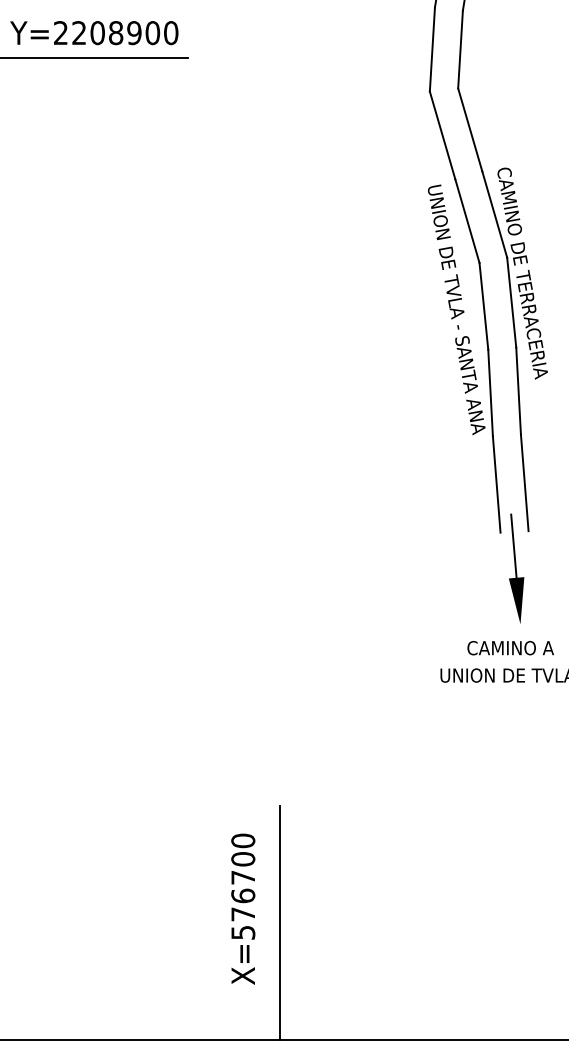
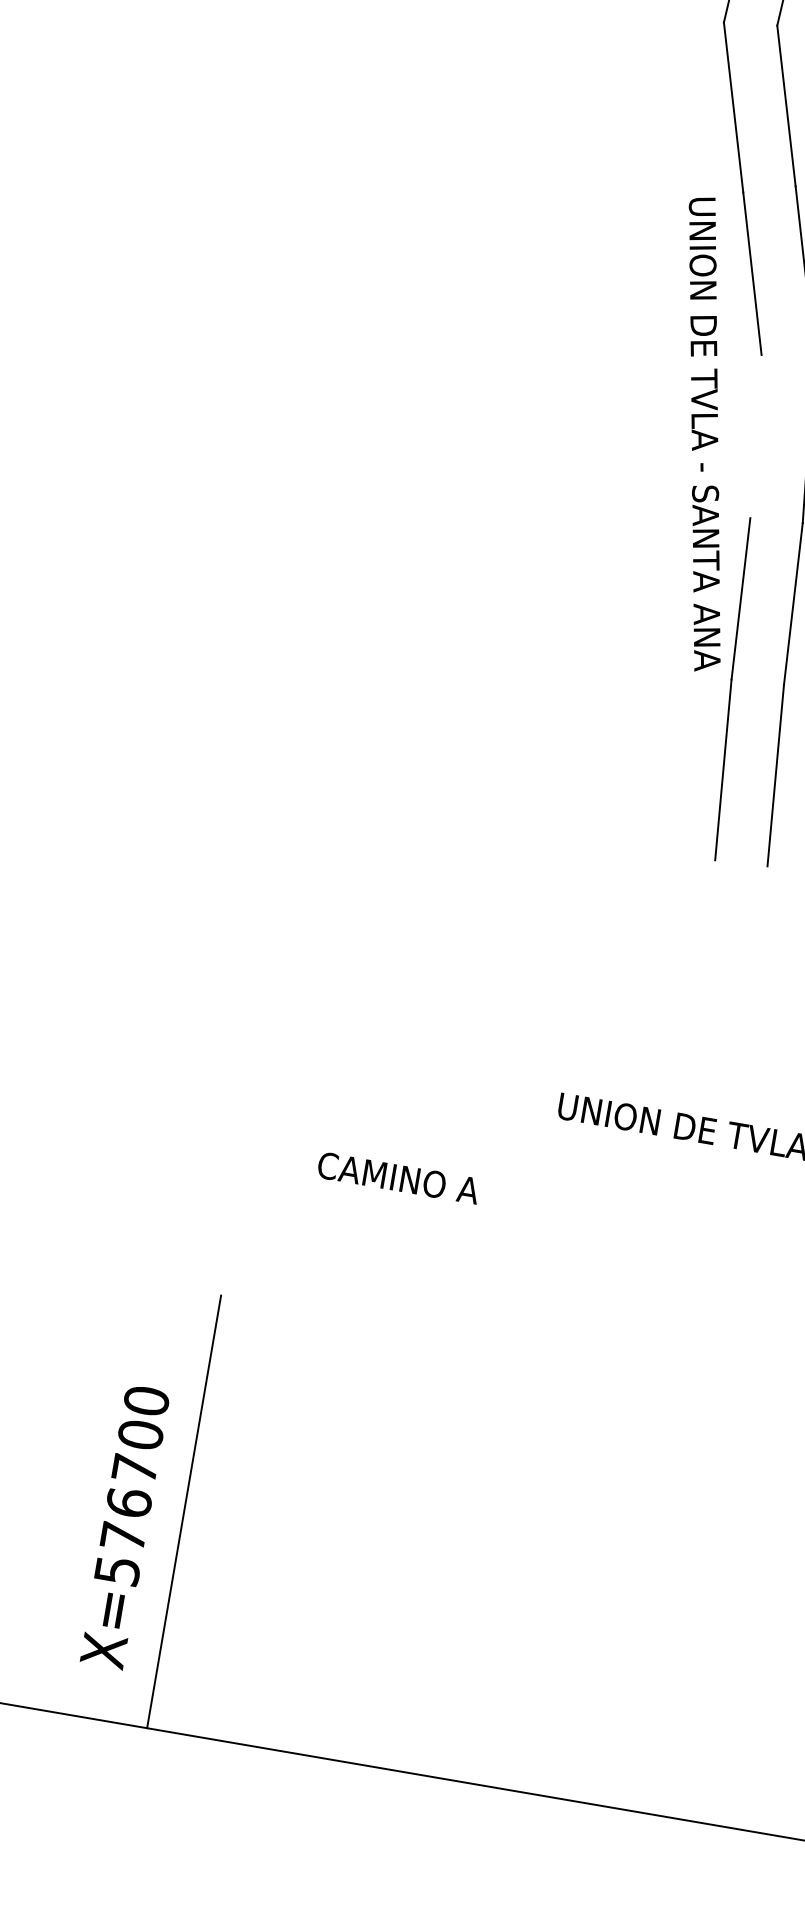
line: (483, 305) -> (755, 434), removed
part: (516, 568) -> (733, 931), removed
text: (510, 648) -> (398, 1178), moved
text: (243, 908) -> (125, 1526), moved

